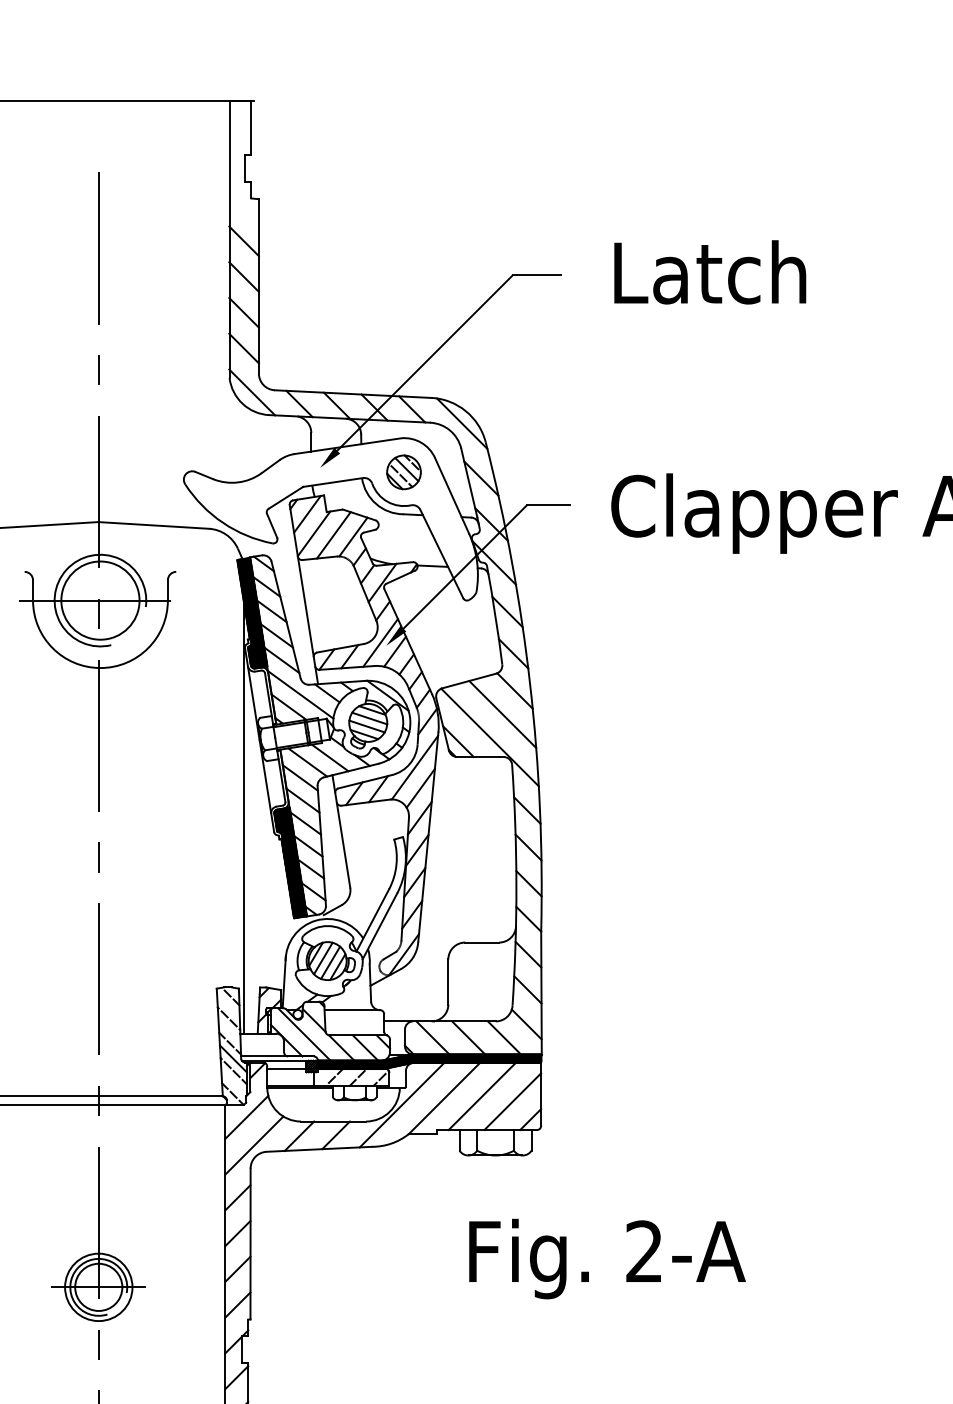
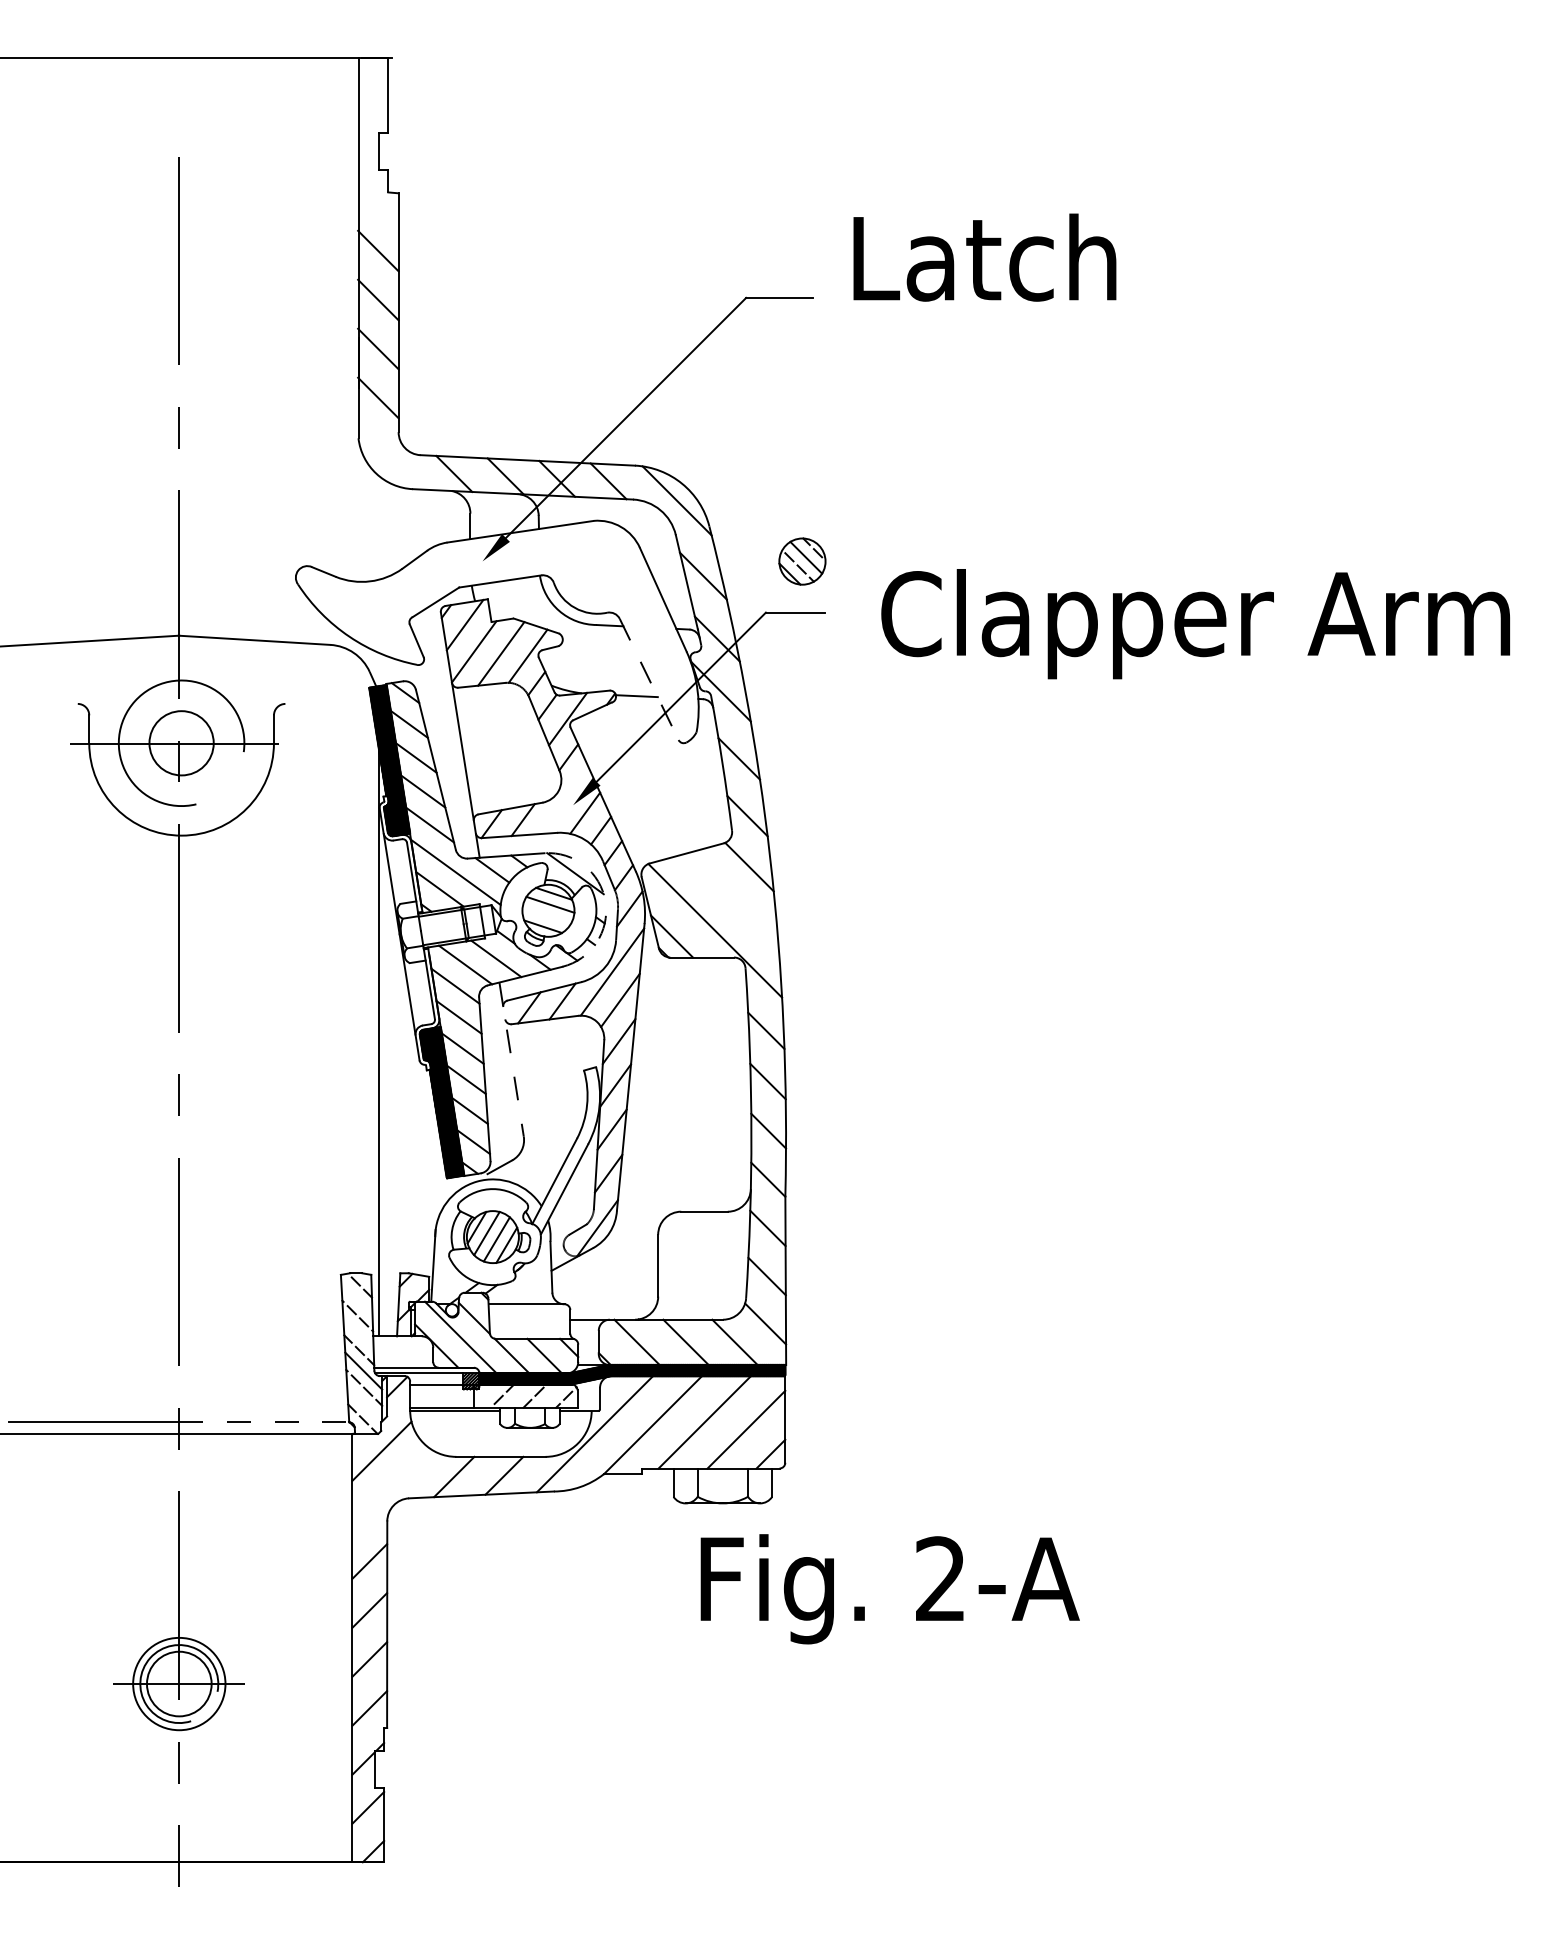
text: (709, 272) -> (984, 257), moved
line: (252, 391) -> (389, 457), removed
part: (404, 472) -> (802, 561), moved
line: (442, 554) -> (649, 679), solid -> dashed
circle: (100, 600) -> (181, 742), size x0.6
line: (380, 642) -> (565, 800), removed
line: (502, 714) -> (732, 899), removed
arc: (409, 716) -> (605, 901), solid -> dashed
line: (366, 726) -> (546, 915), removed
line: (341, 832) -> (511, 1060), solid -> dashed
line: (160, 1096) -> (264, 1422), solid -> dashed
line: (254, 1145) -> (392, 1489), removed
text: (607, 1259) -> (889, 1589), moved

